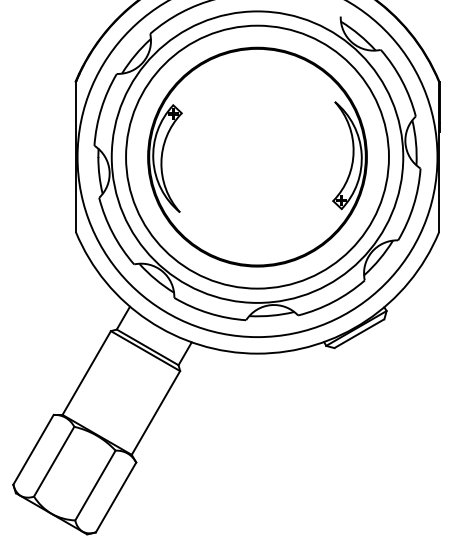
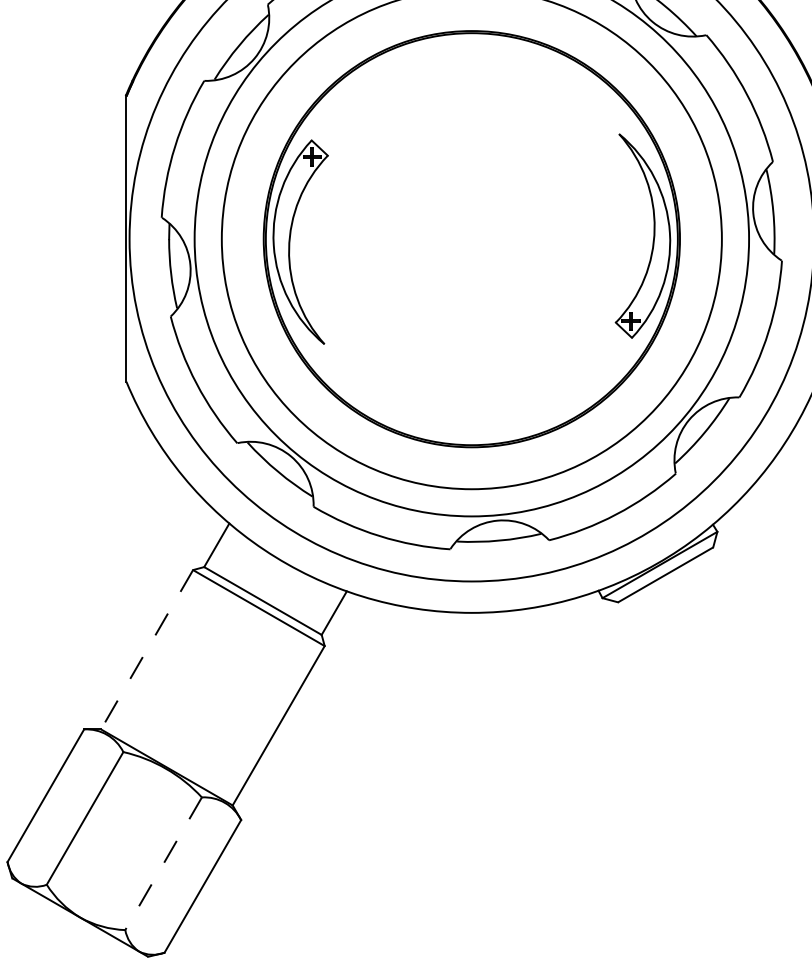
line: (86, 373) -> (146, 650), solid -> dashed
line: (95, 485) -> (163, 863), solid -> dashed

